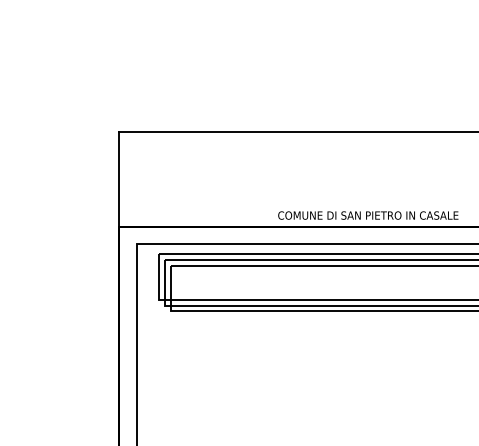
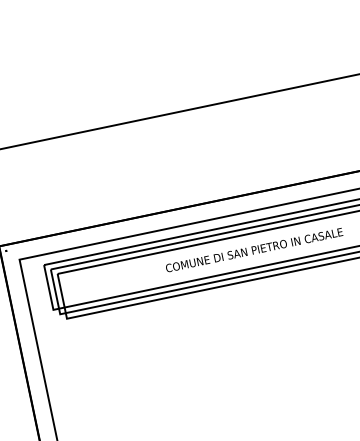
text: (368, 215) -> (254, 250), moved

